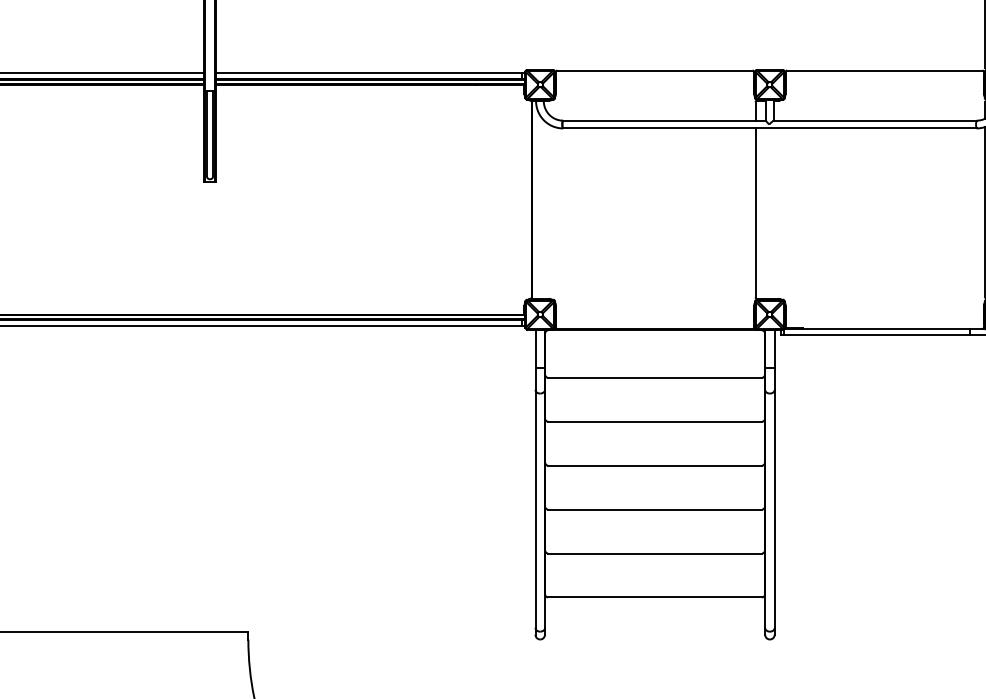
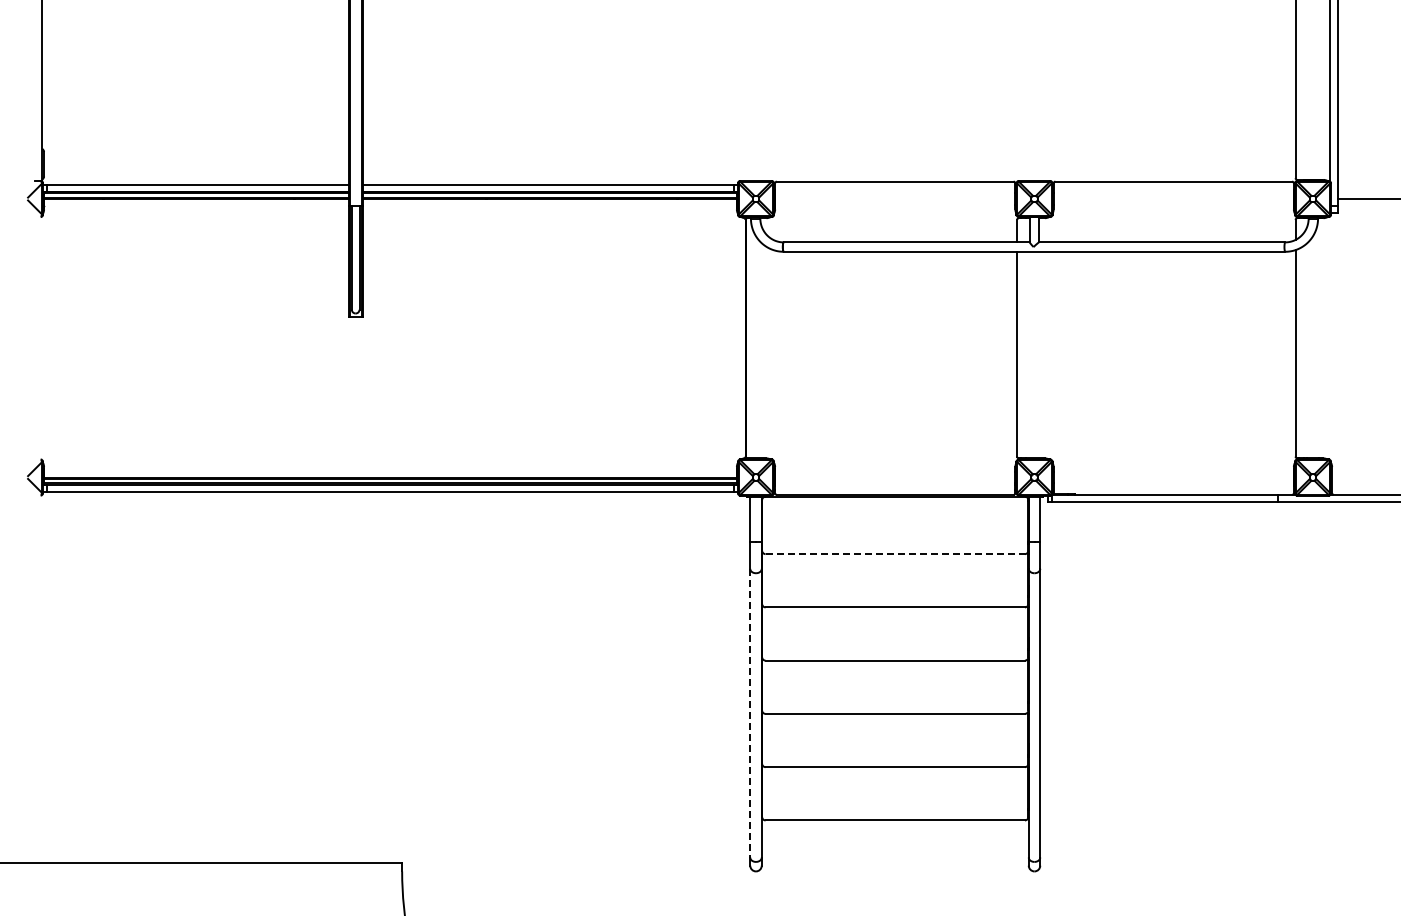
line: (655, 378) -> (895, 554), solid -> dashed
line: (535, 509) -> (750, 713), solid -> dashed

